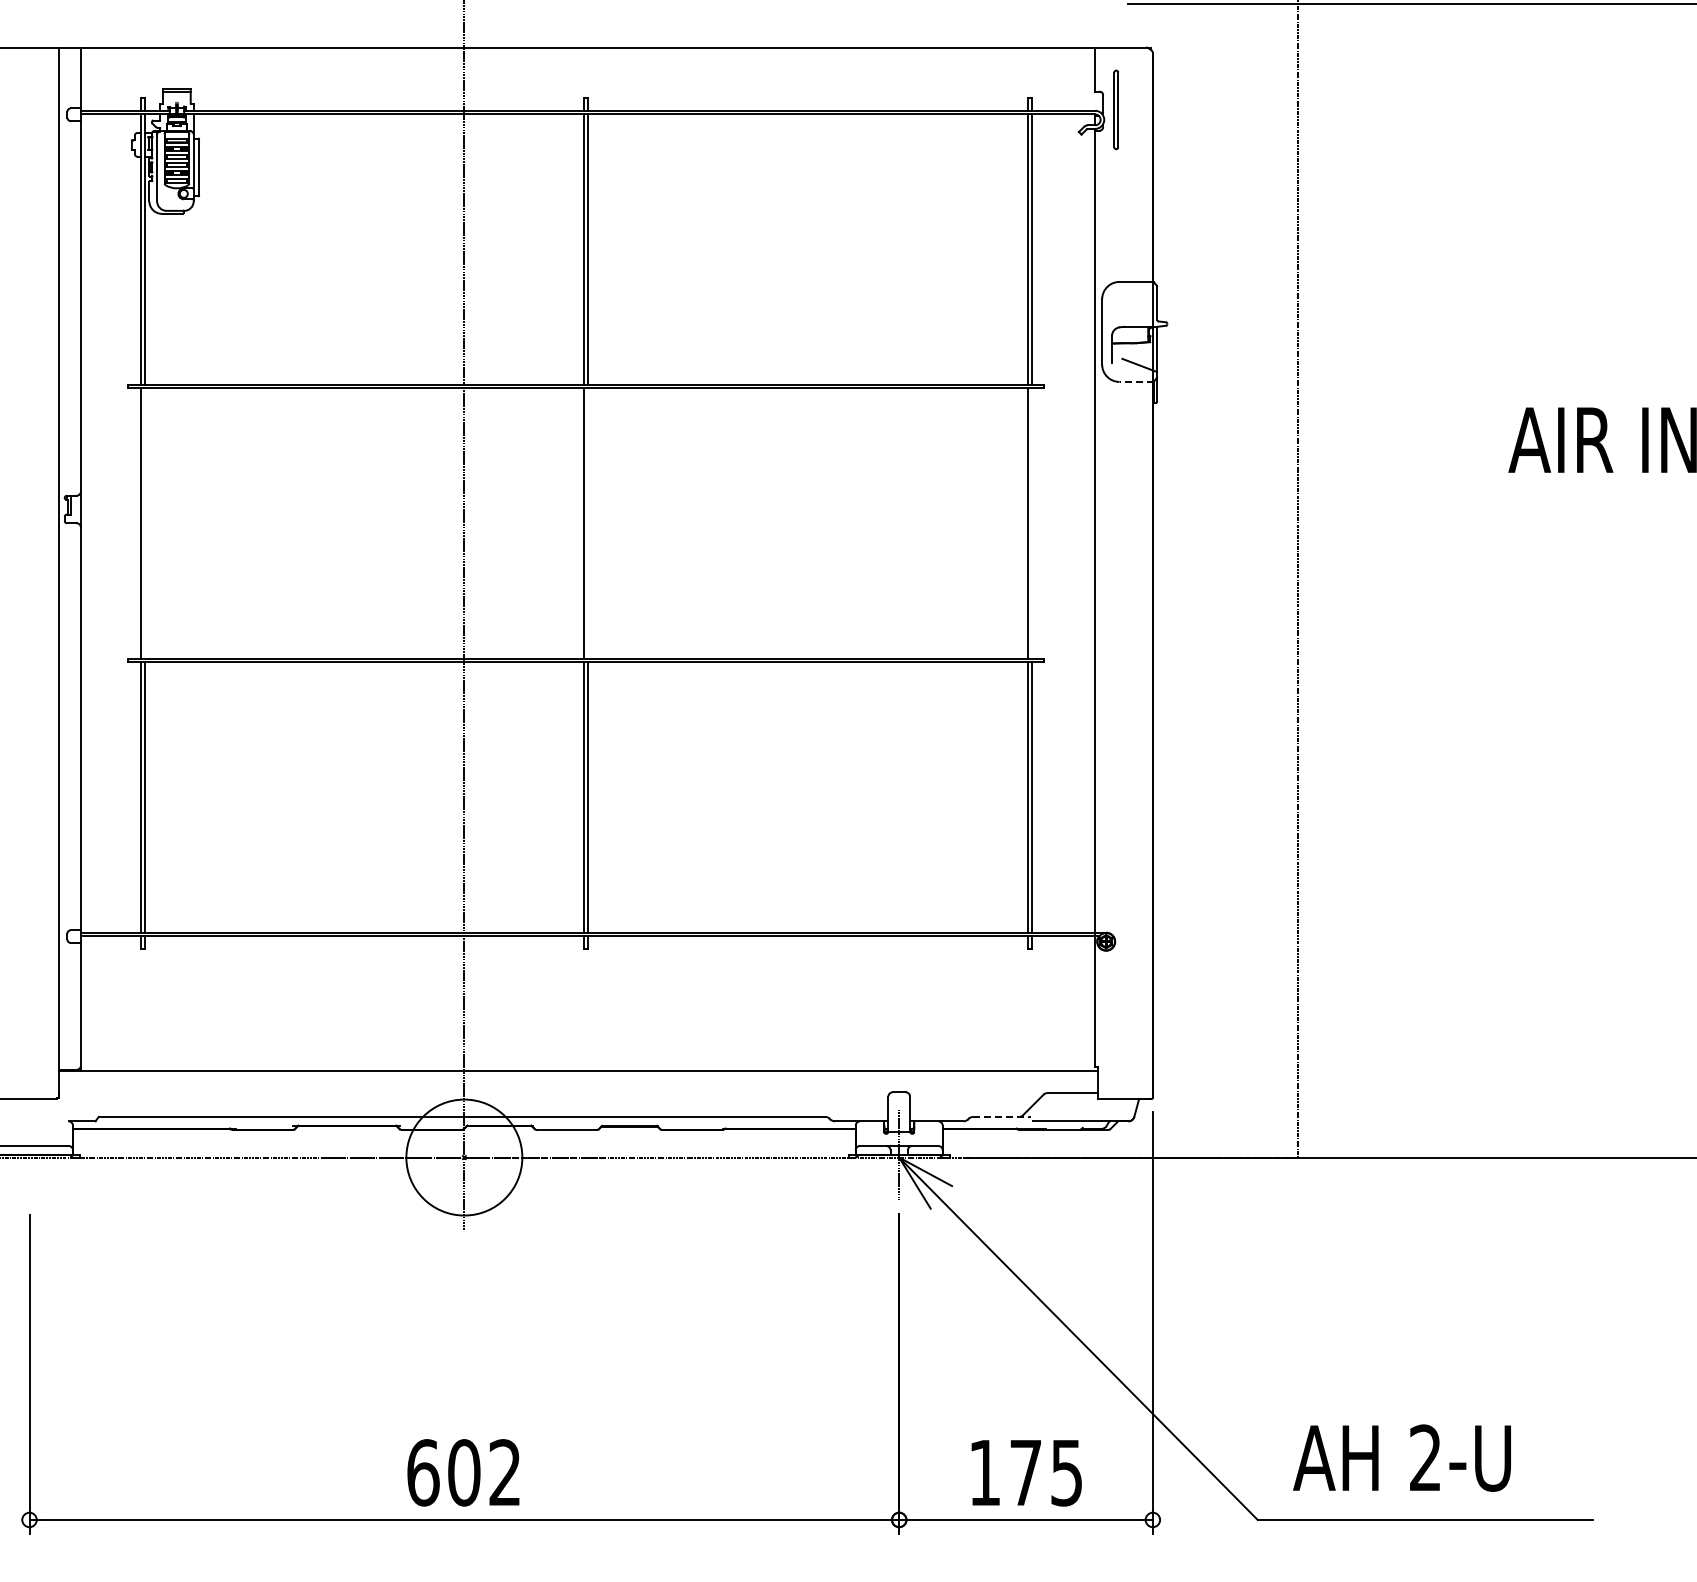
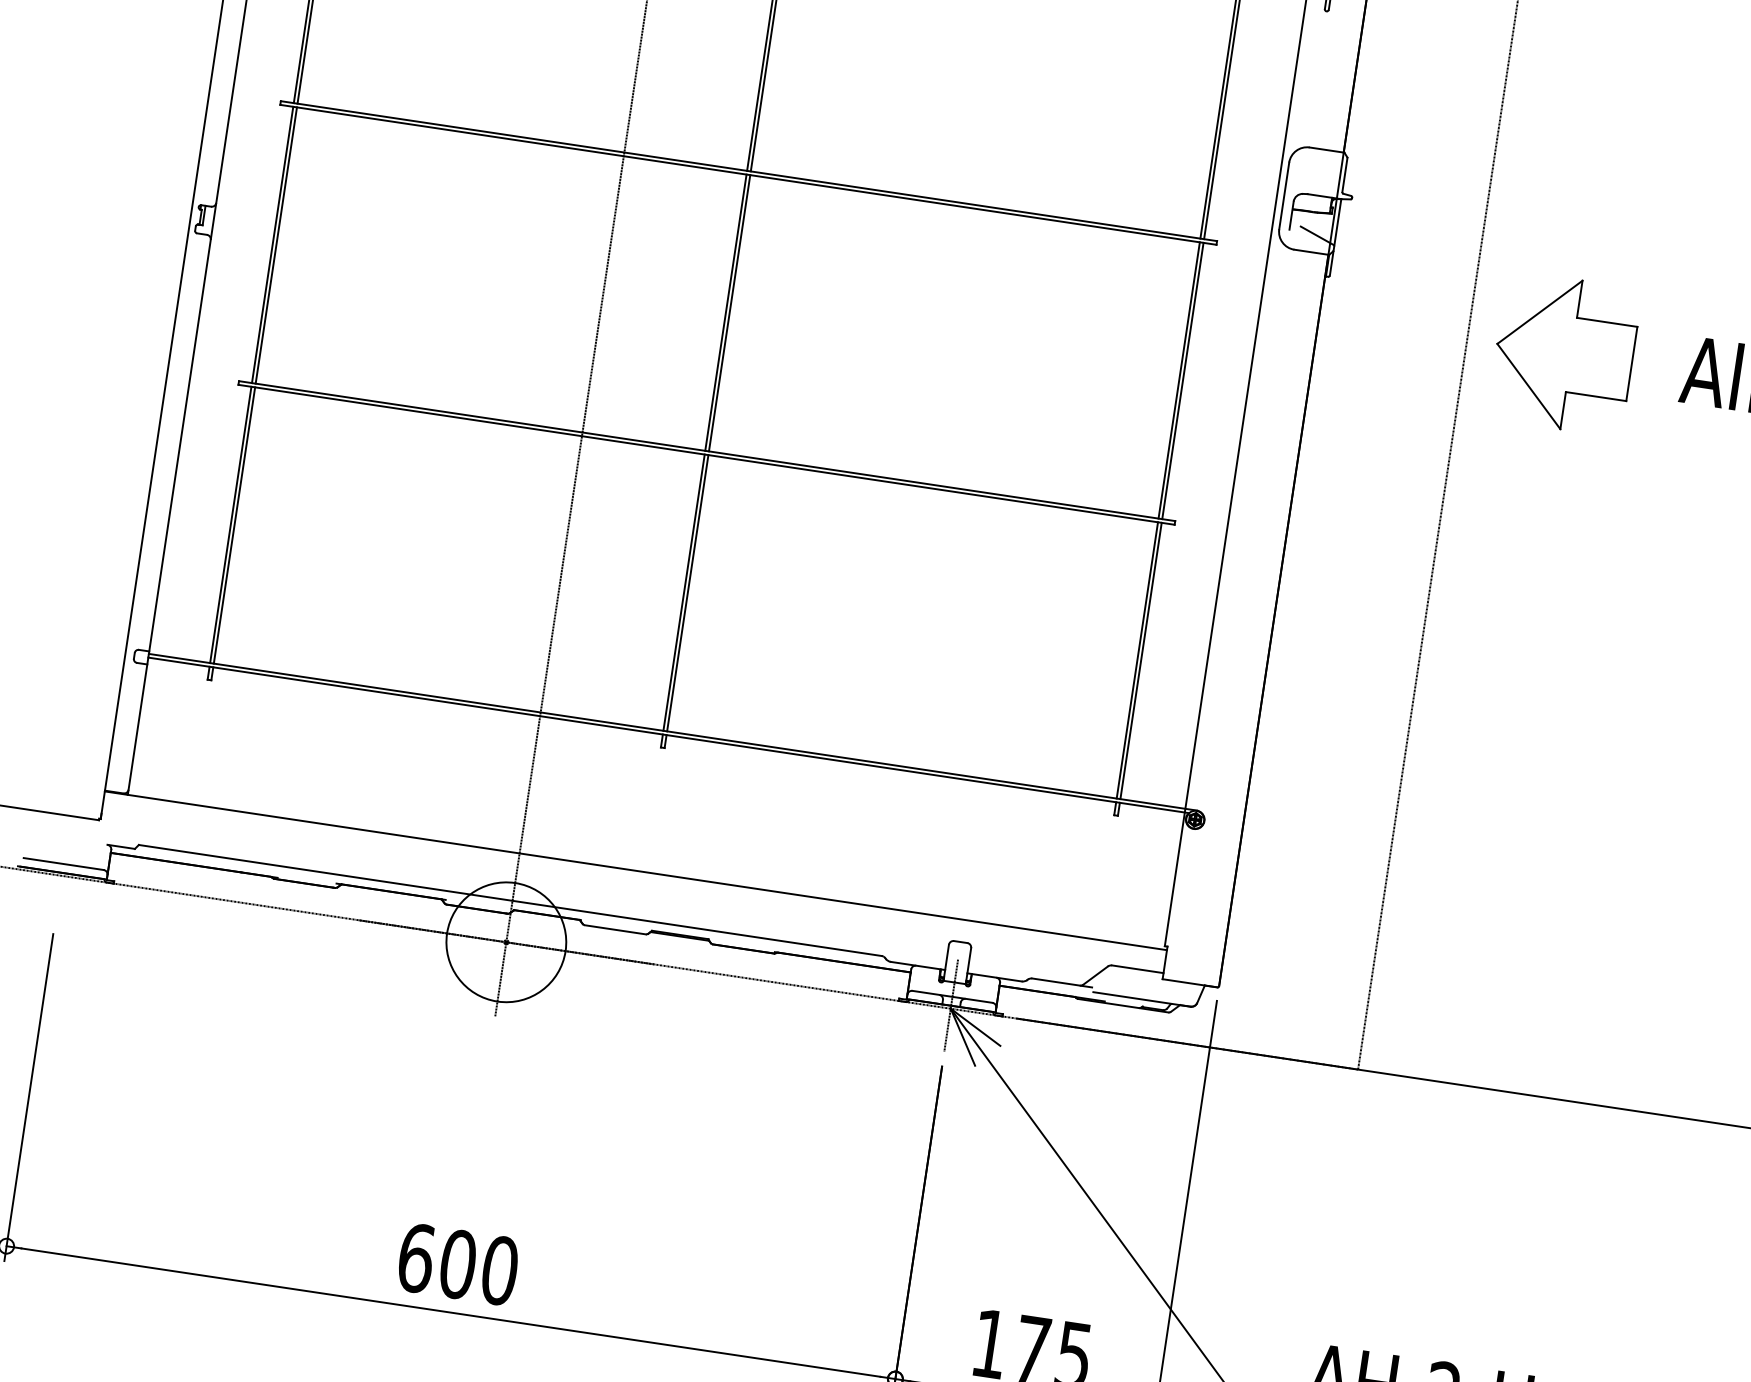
line: (1136, 381) -> (1311, 251), dashed -> solid
part: (1392, 442) -> (1564, 353), added
line: (144, 523) -> (276, 245), added
line: (588, 523) -> (730, 313), added
line: (1031, 523) -> (1182, 380), added
line: (1002, 1116) -> (1062, 982), dashed -> solid
text: (505, 1472) -> (500, 1270), 602 -> 600

